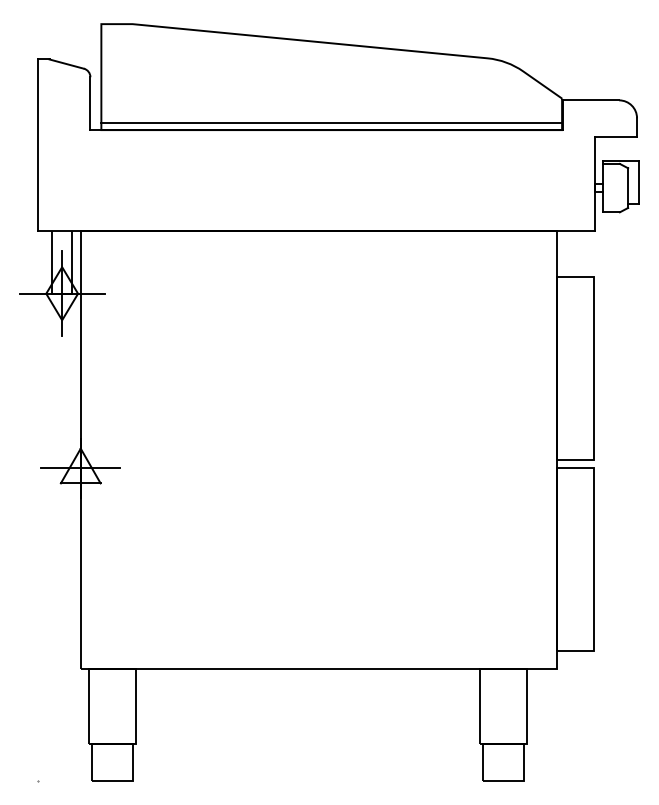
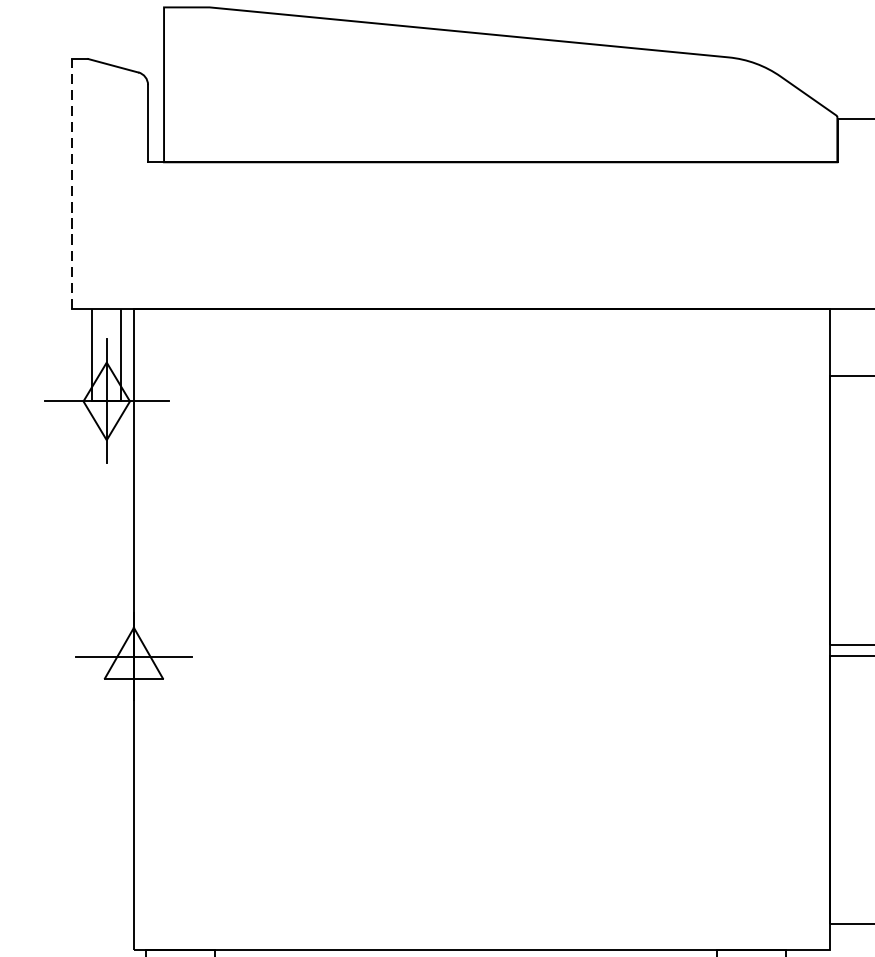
line: (331, 123) -> (500, 152), removed
line: (38, 144) -> (72, 183), solid -> dashed

